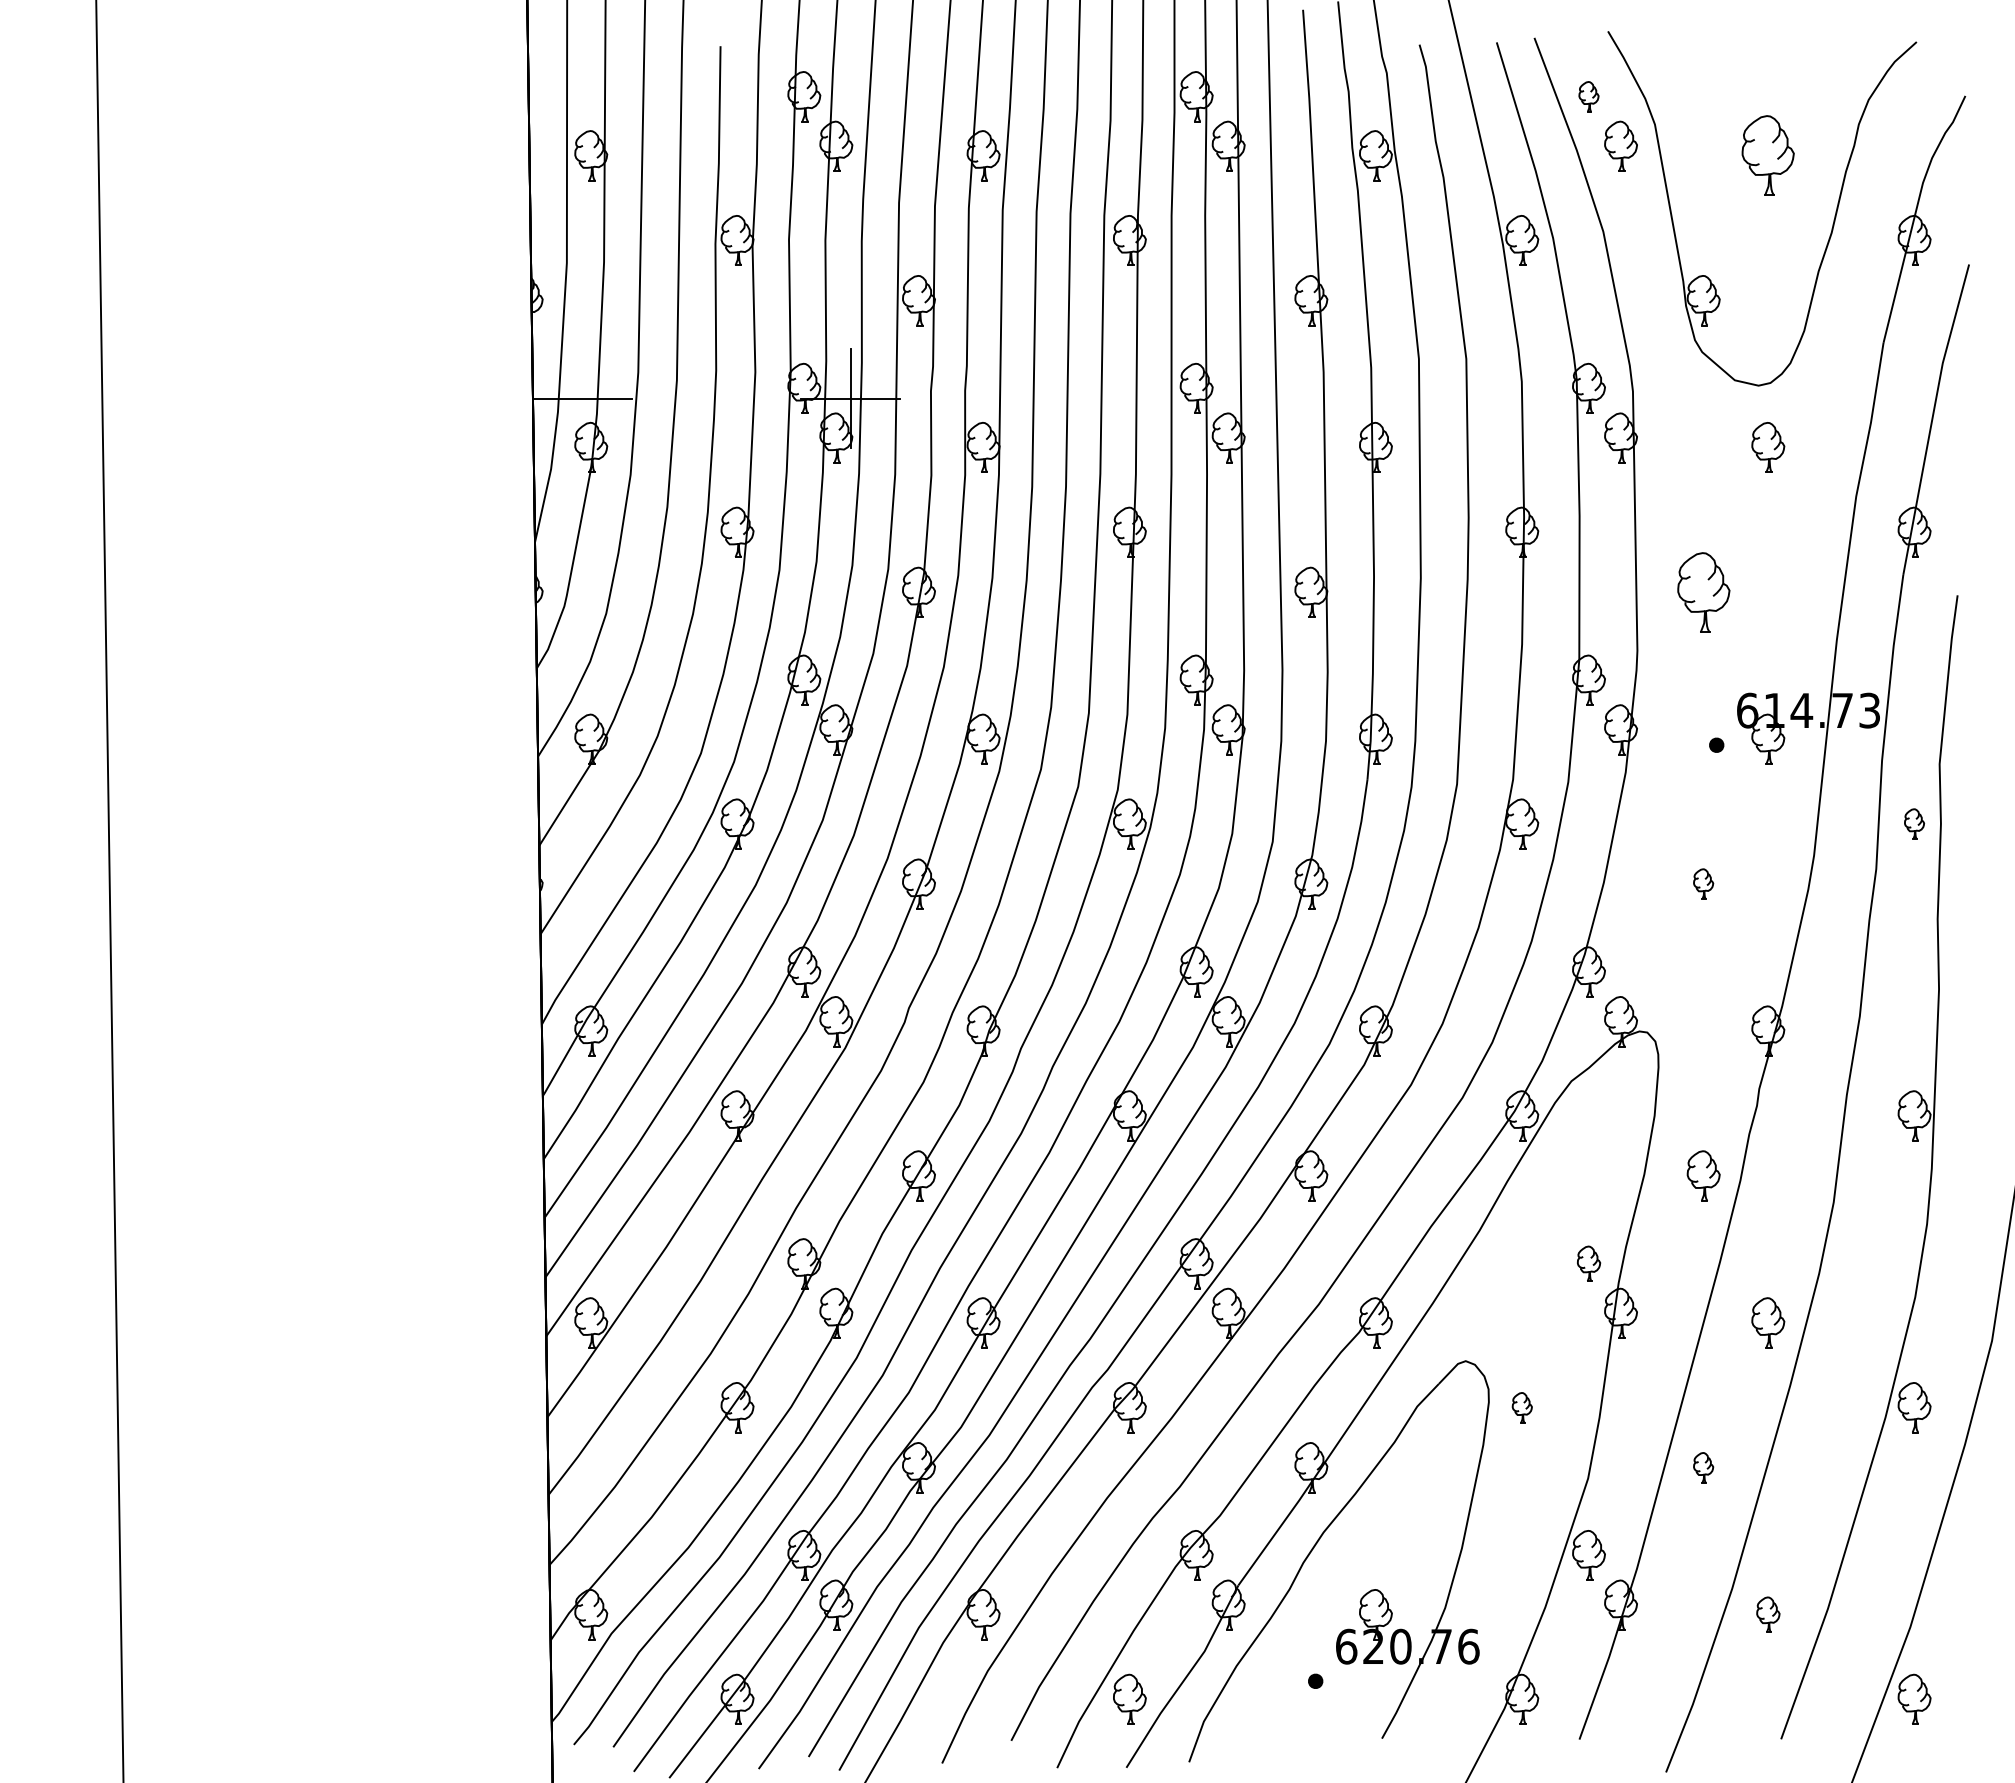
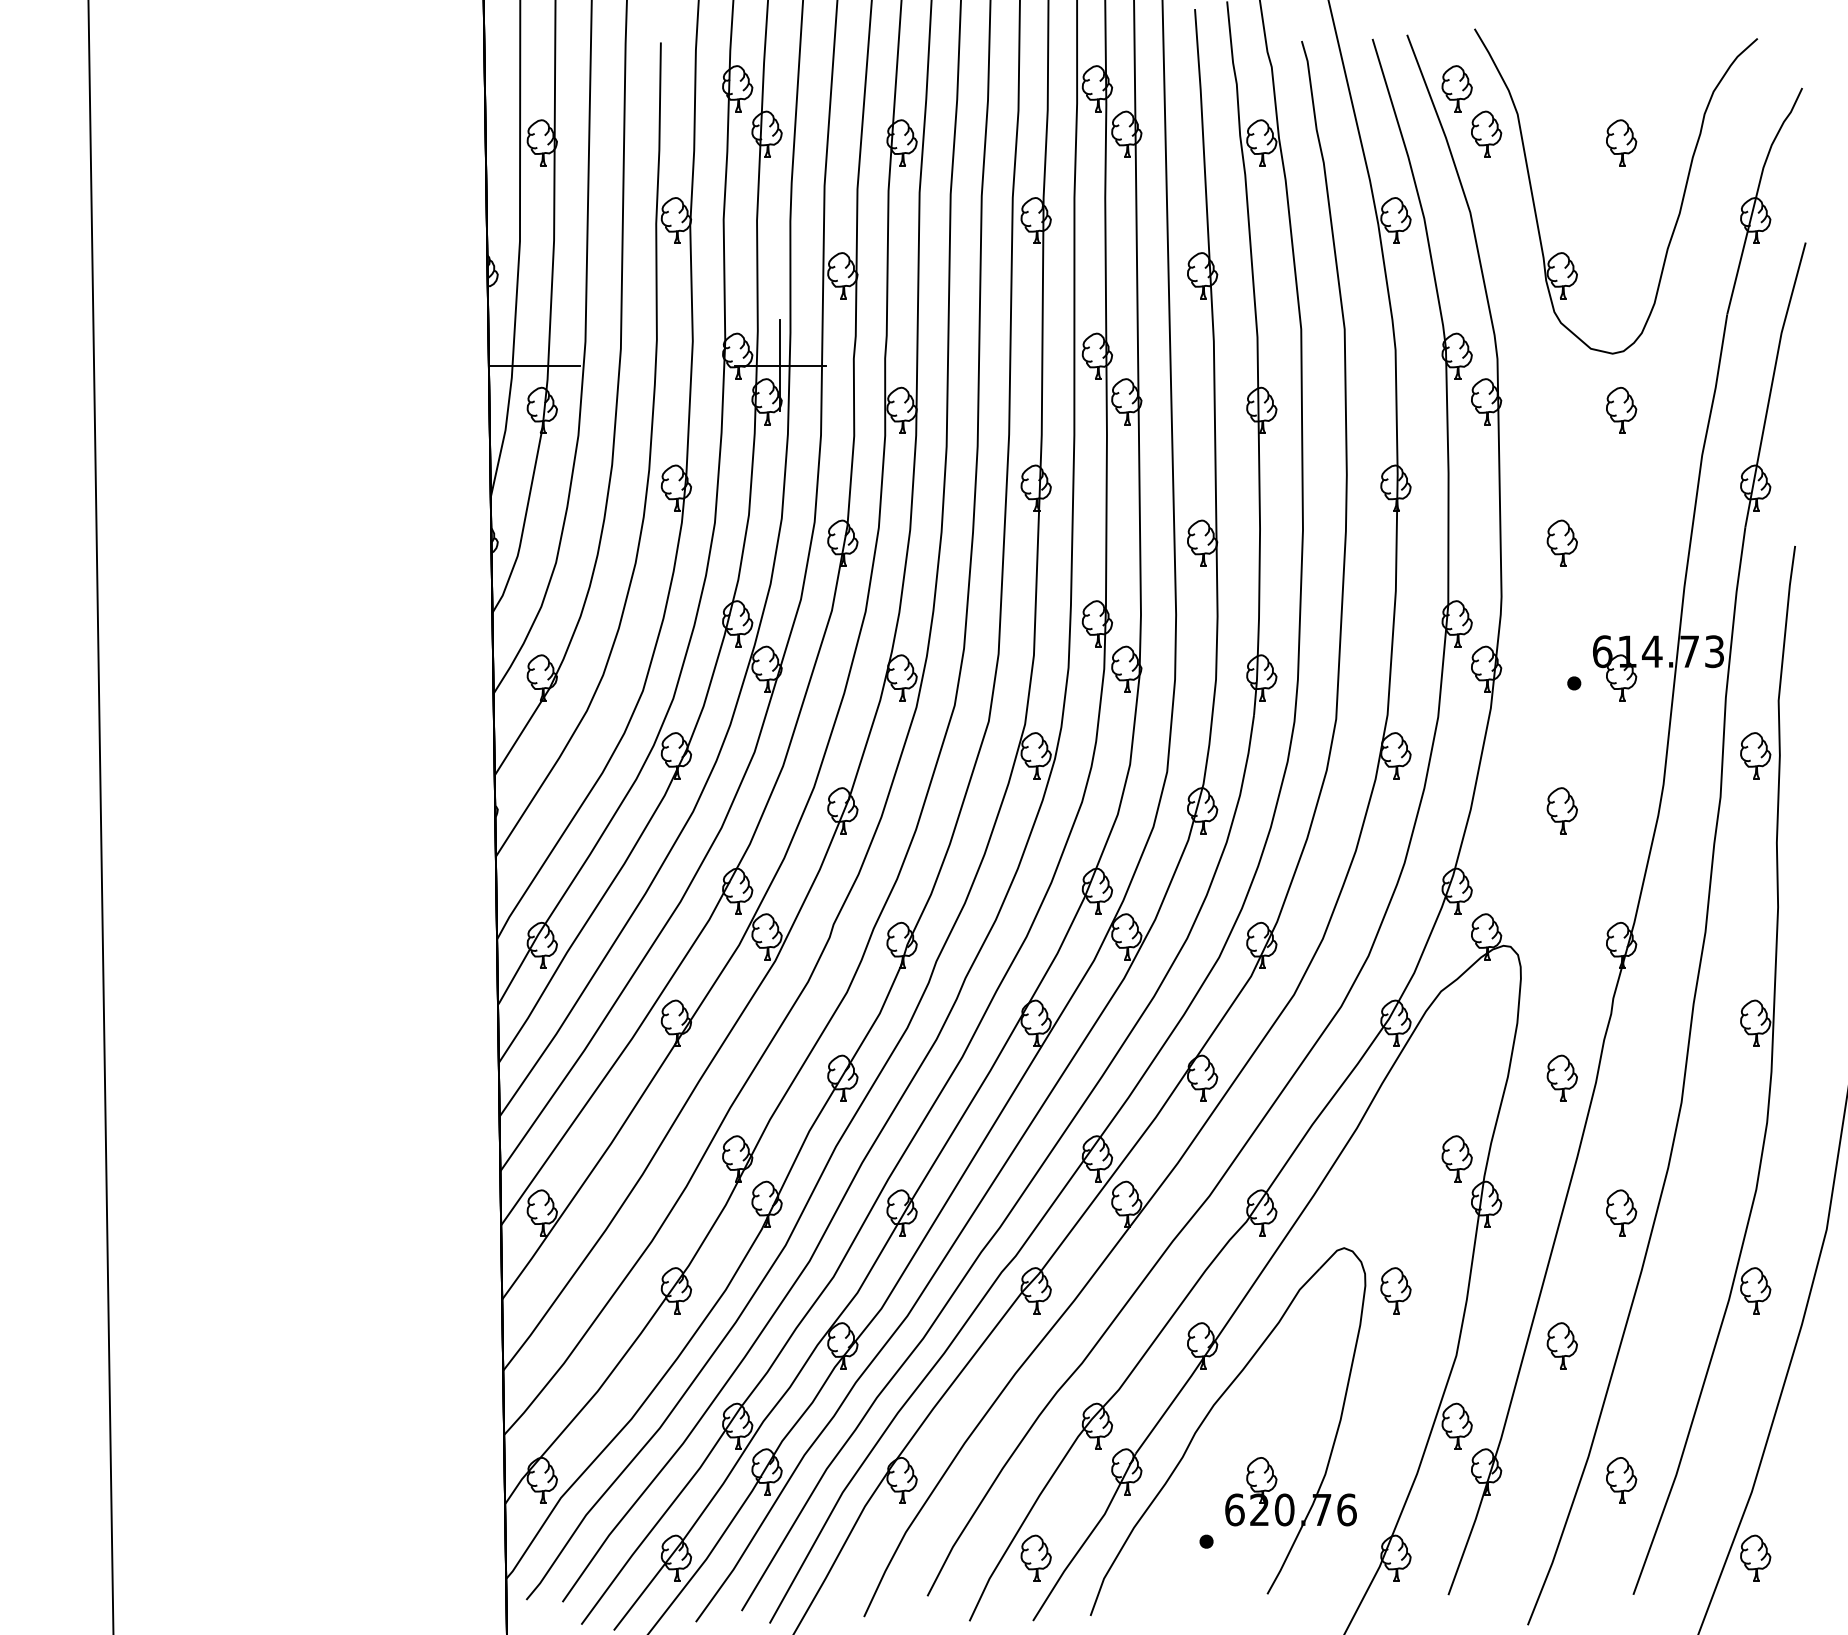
part: (1588, 96) -> (1456, 88), size x1.67
part: (1768, 155) -> (1621, 142), size x0.62
part: (1703, 591) -> (1562, 542), size x0.62
part: (1914, 823) -> (1755, 755), size x1.67
part: (1703, 883) -> (1562, 810), size x1.67
part: (1588, 1263) -> (1456, 1158), size x1.43
part: (1522, 1407) -> (1396, 1290), size x1.67
part: (1703, 1467) -> (1562, 1345), size x1.67
part: (1768, 1614) -> (1621, 1480), size x1.43

